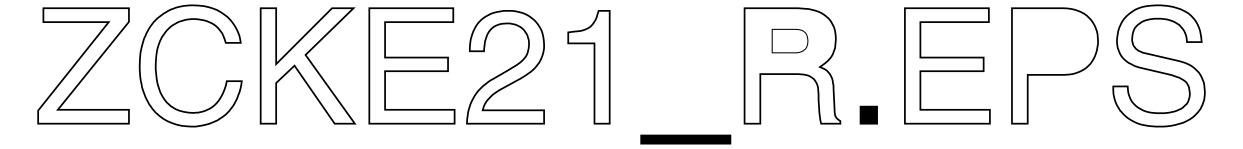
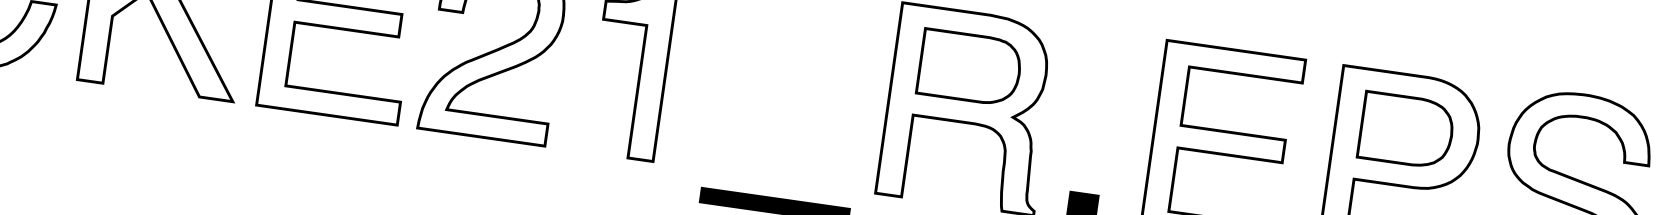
part: (789, 40) -> (969, 66), size x1.67
part: (1054, 41) -> (1406, 130), added

